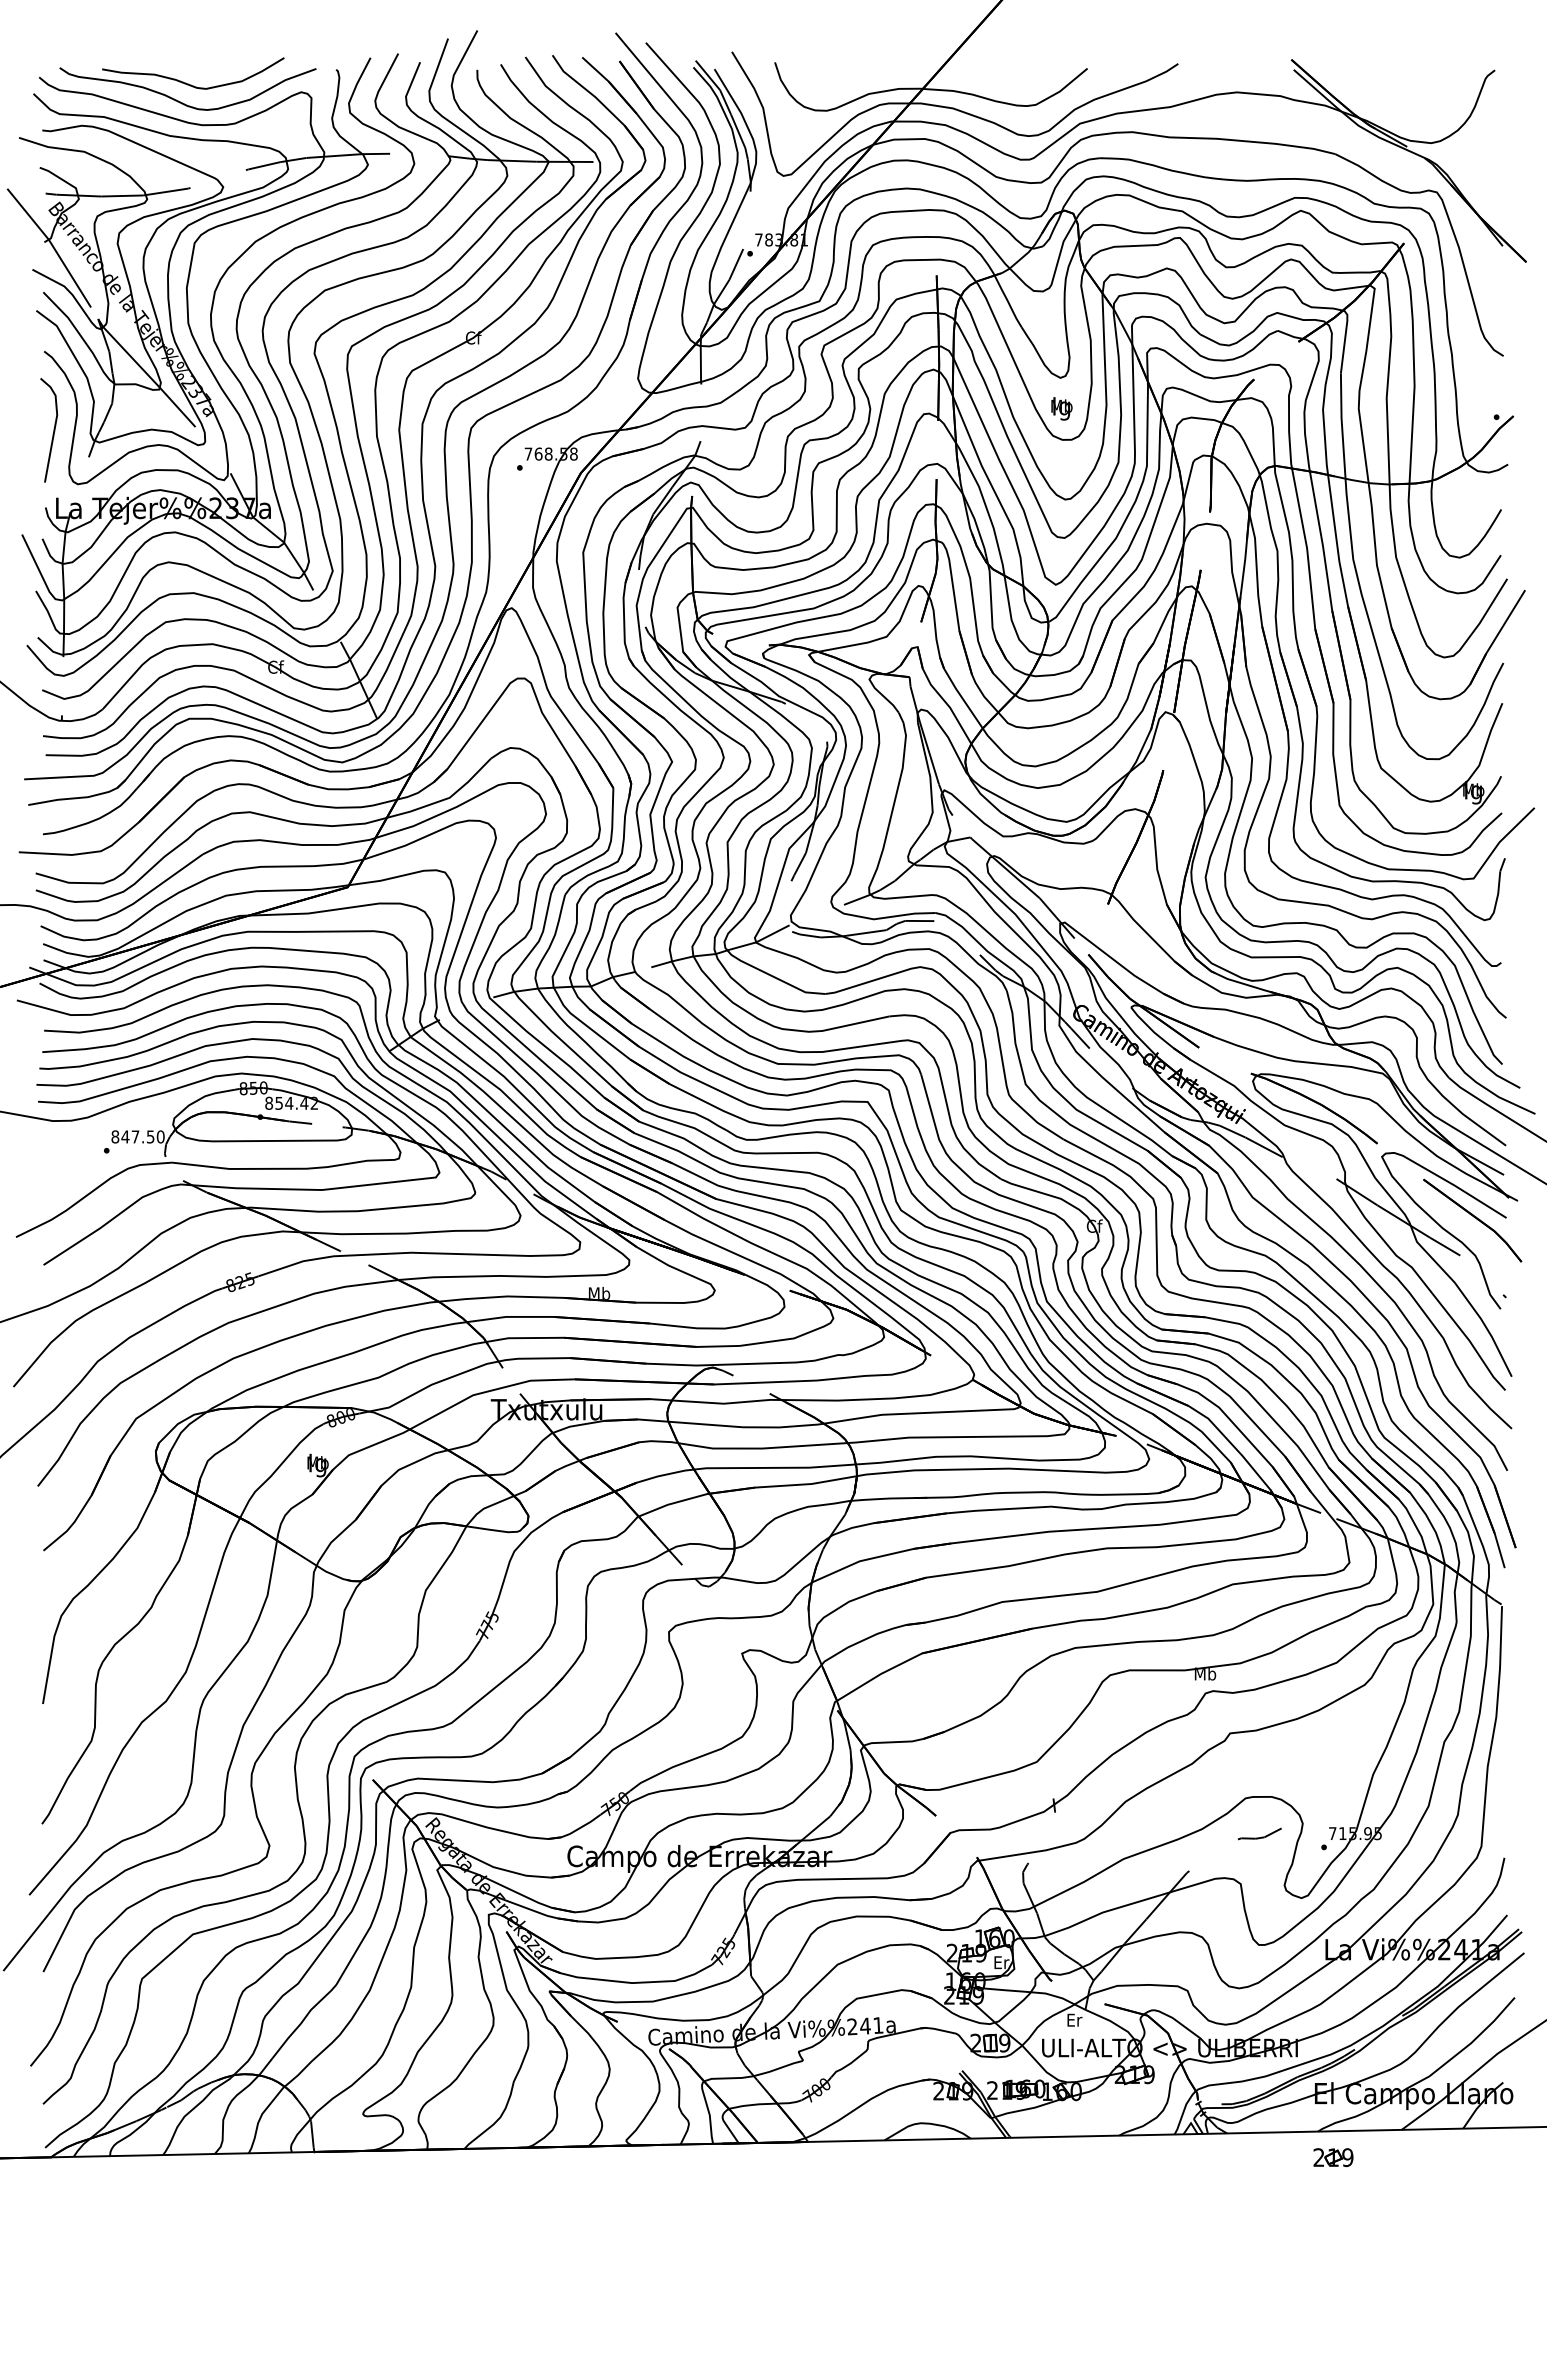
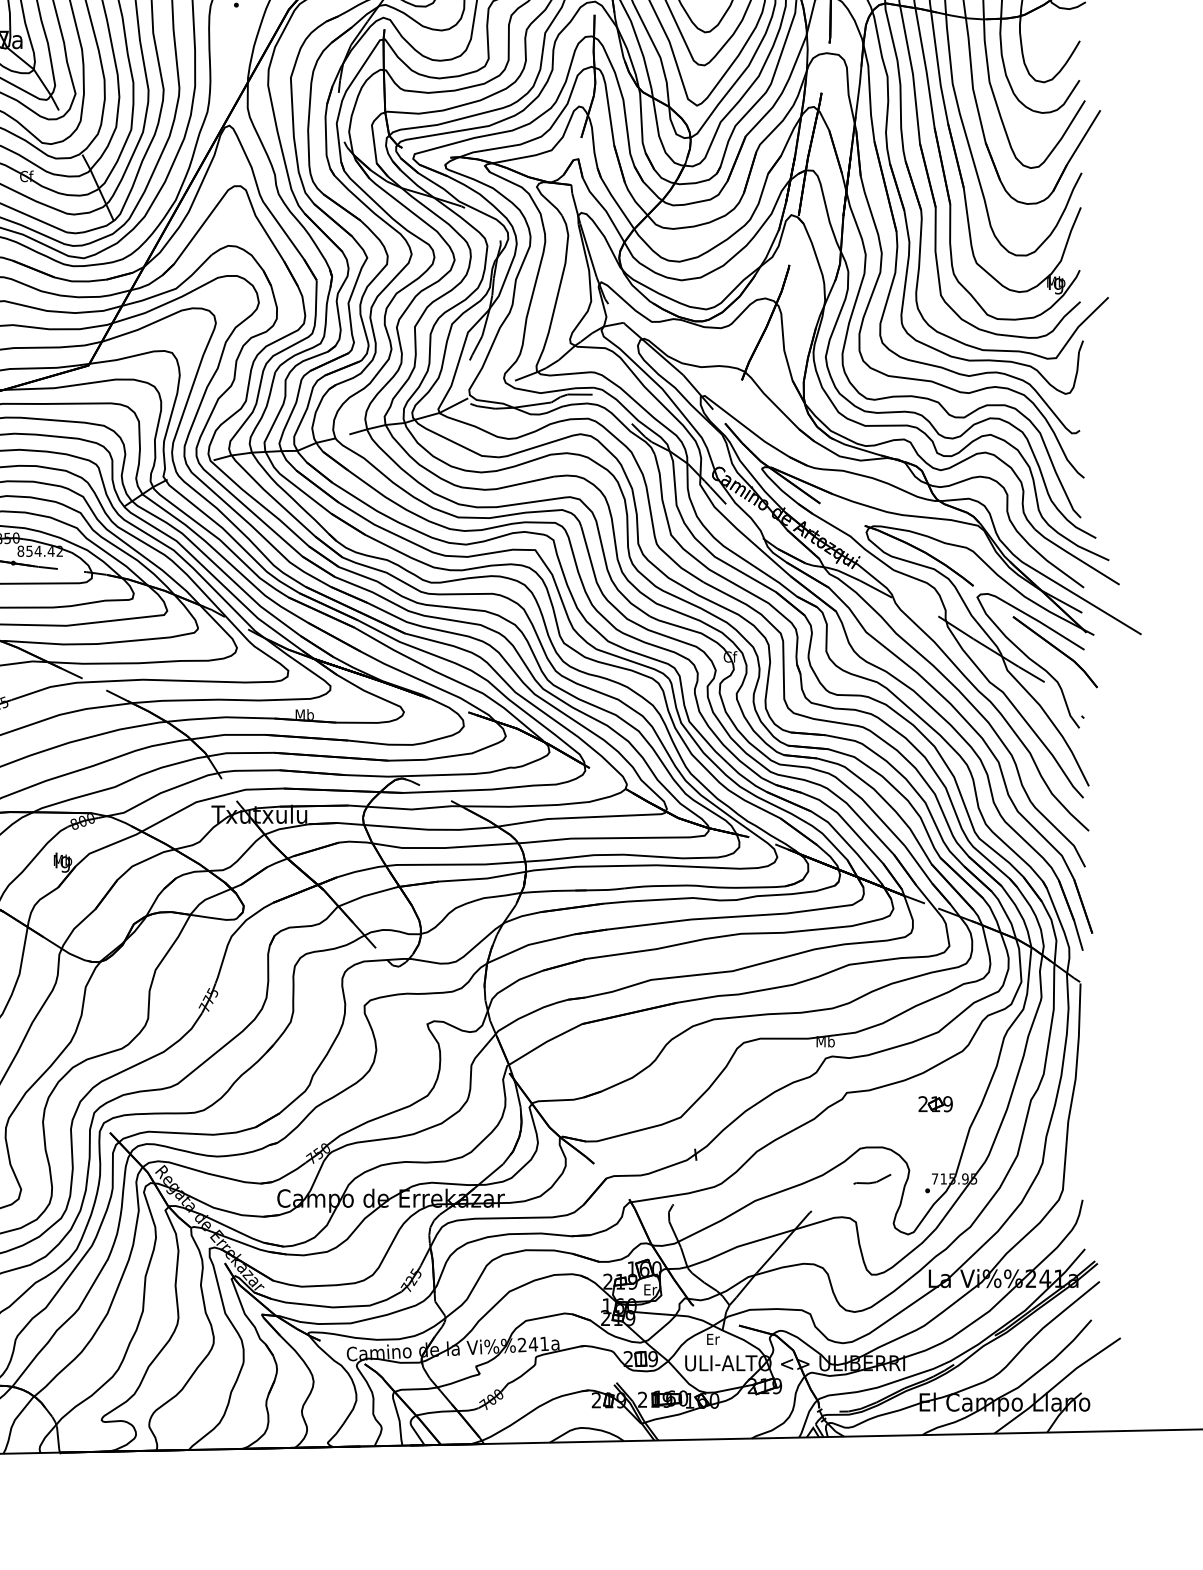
part: (1333, 2157) -> (935, 1104), moved

